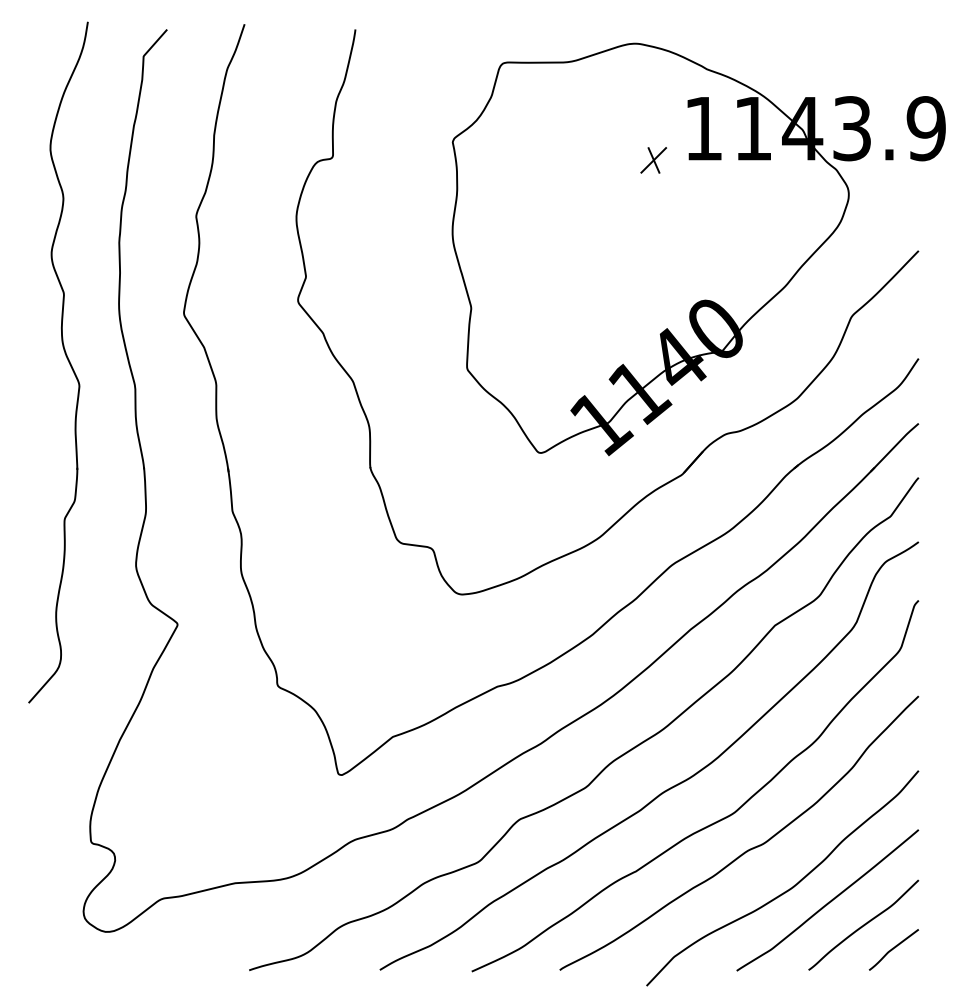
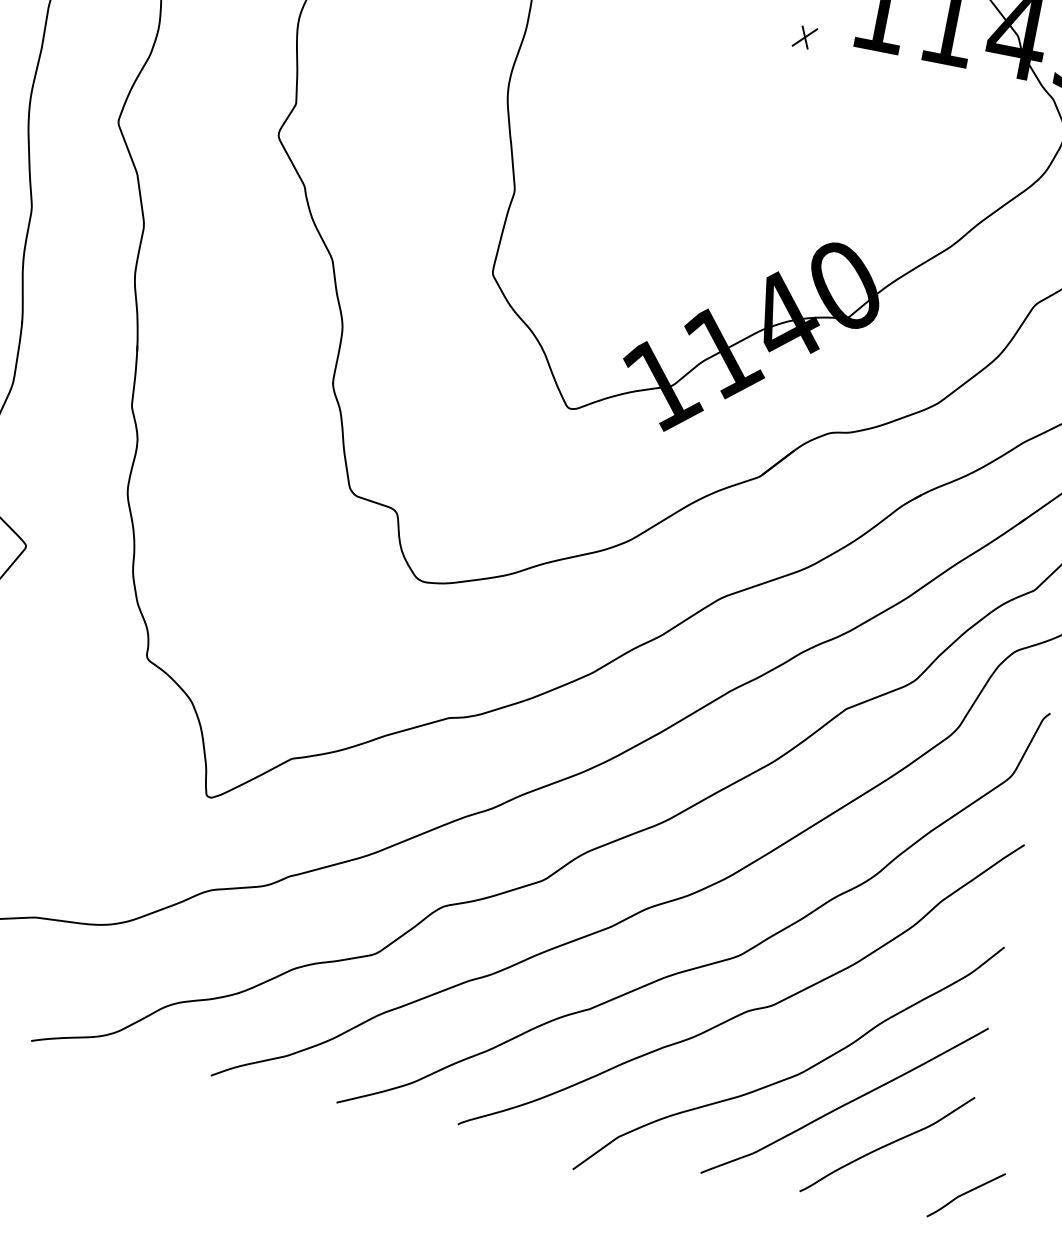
part: (653, 160) -> (804, 37), size x0.6
curve: (893, 949) -> (965, 1194), moved

